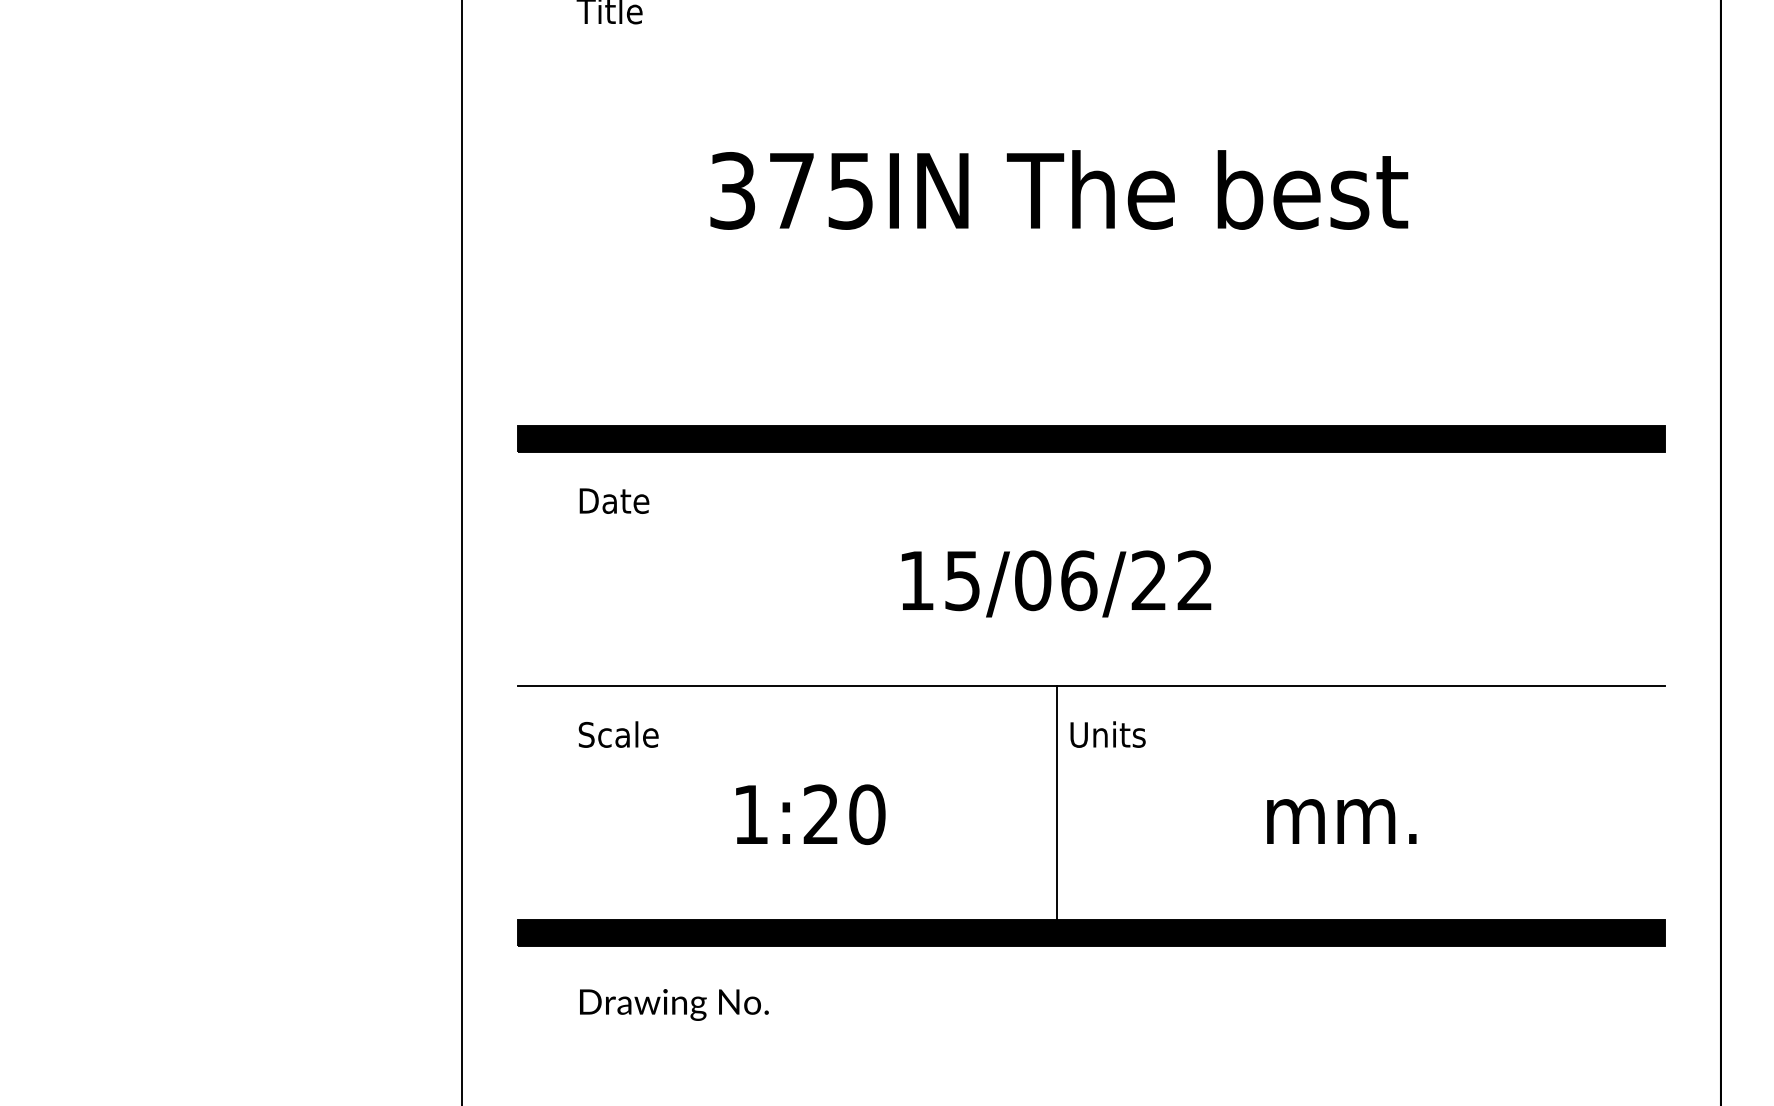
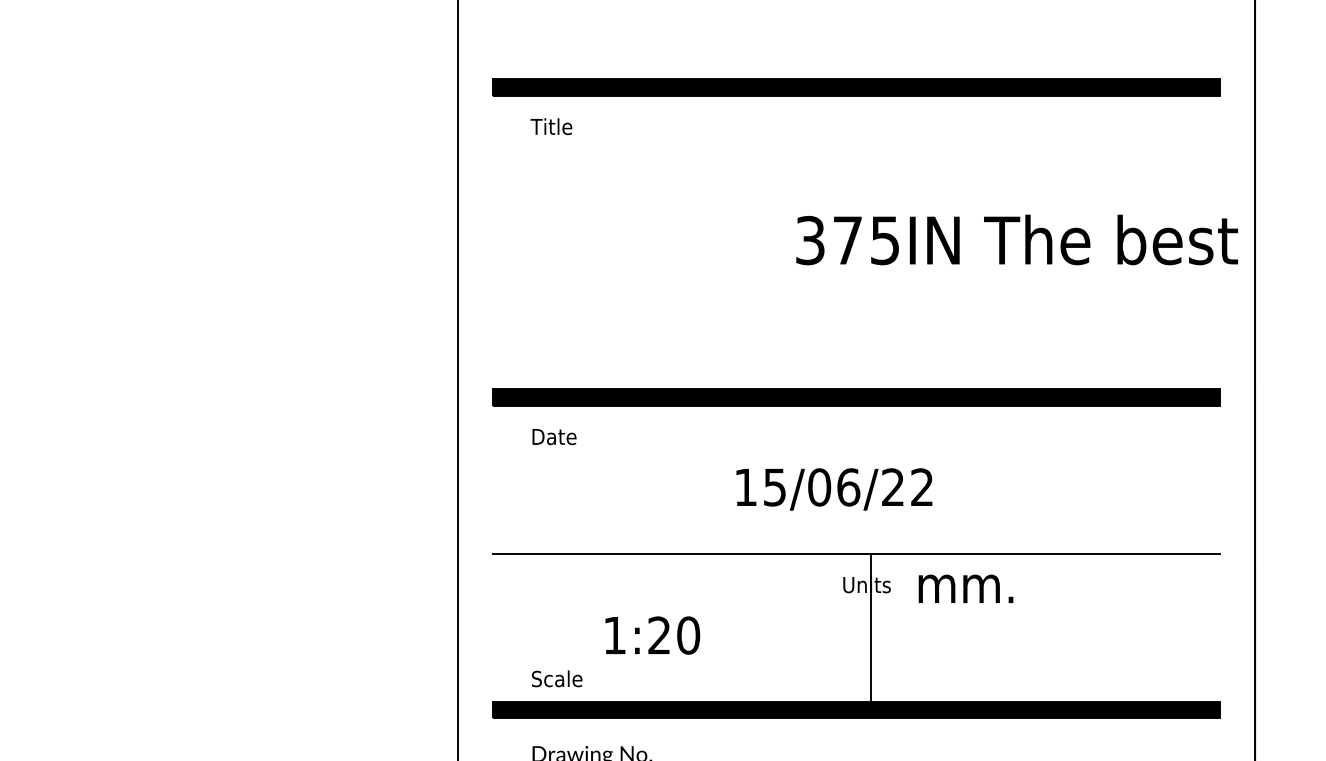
text: (1058, 189) -> (1016, 239), moved
text: (619, 734) -> (557, 678), moved
line: (1056, 801) -> (870, 627), moved
text: (810, 814) -> (652, 635), moved
text: (1340, 820) -> (965, 588), moved

